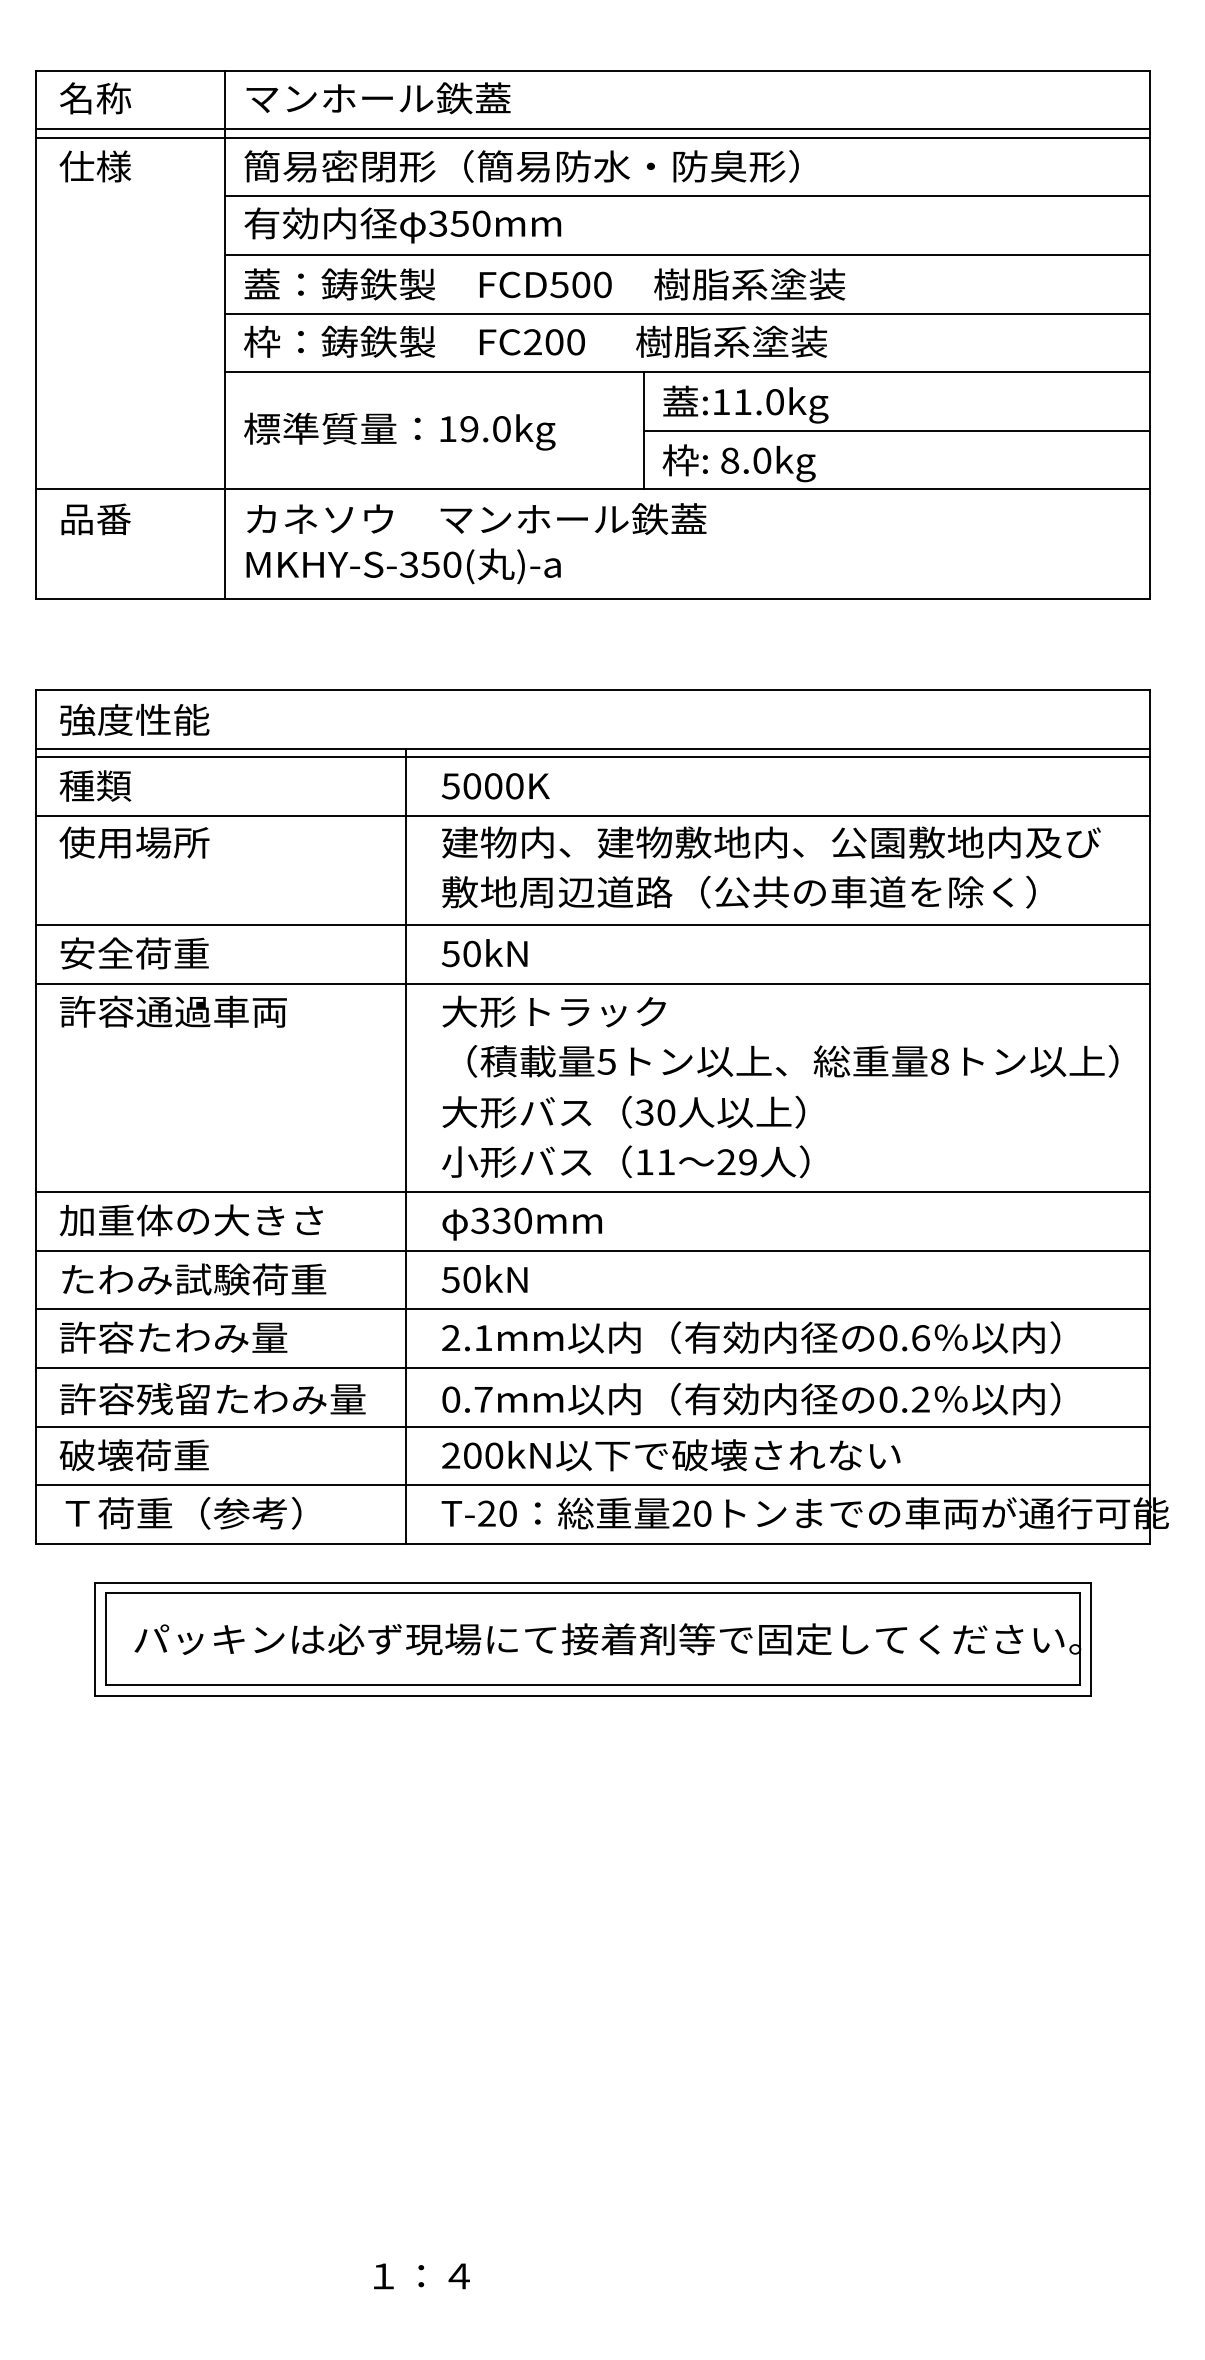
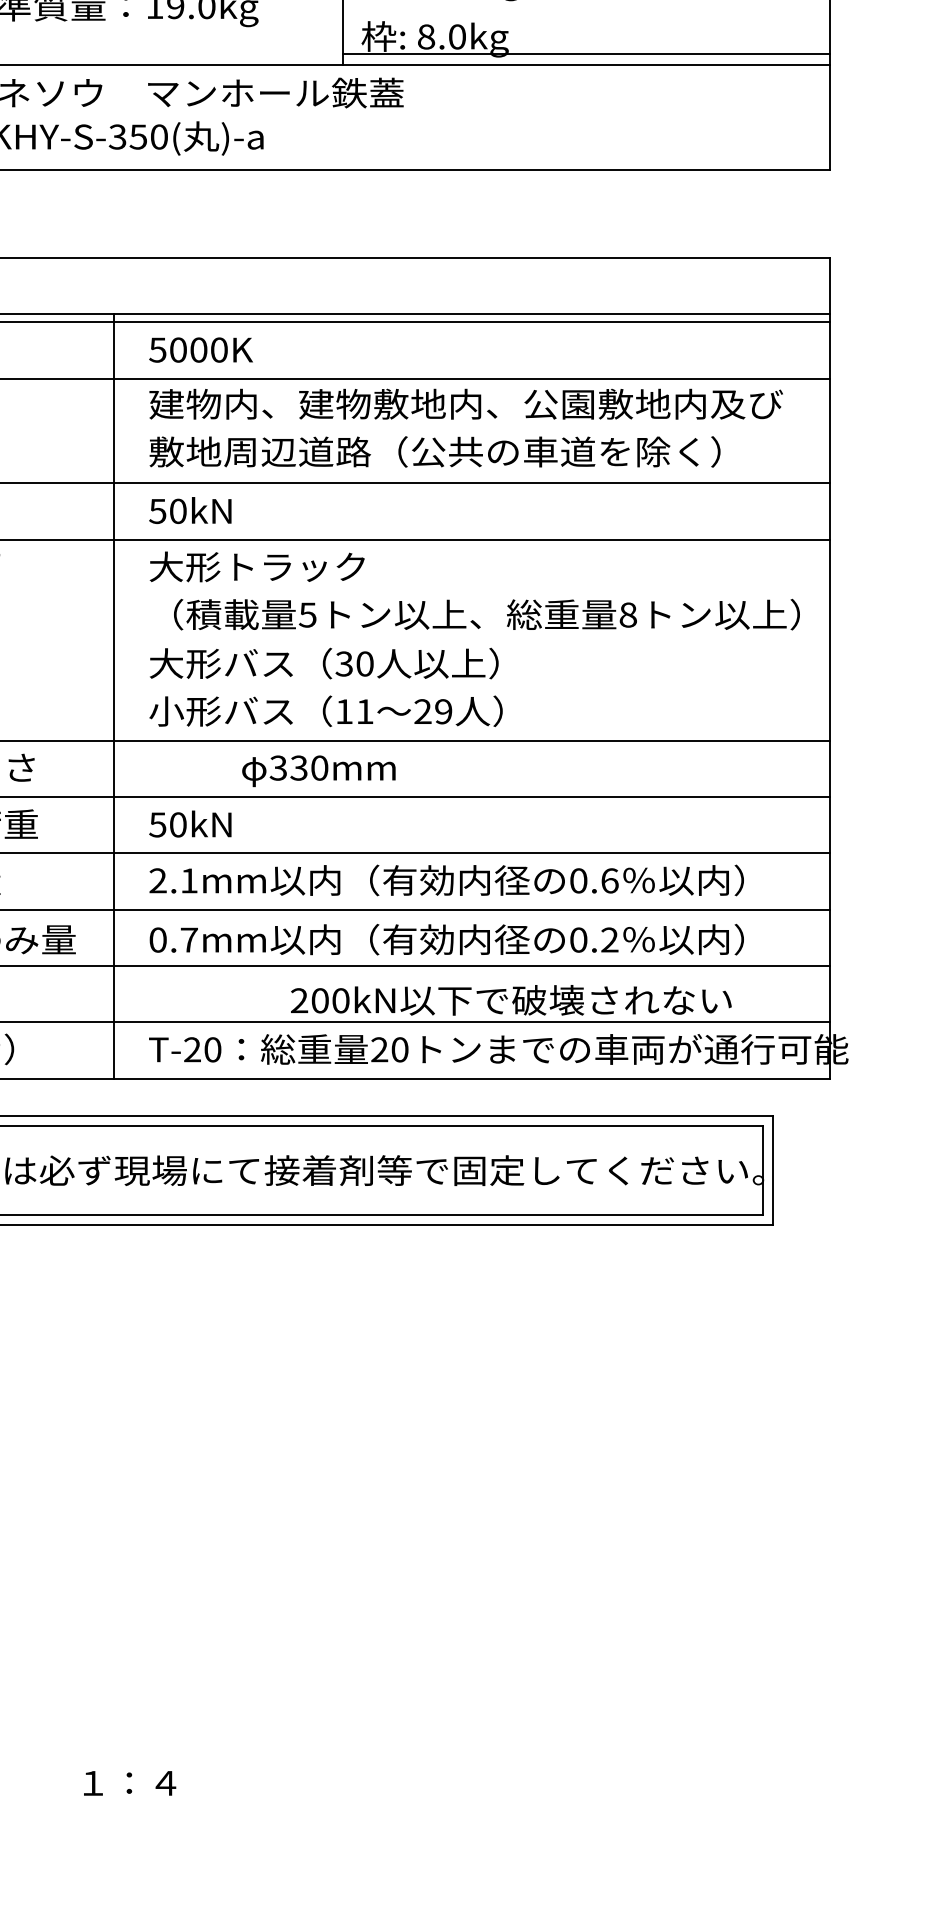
line: (896, 430) -> (586, 54), moved
text: (521, 1223) -> (318, 770), moved
text: (671, 1455) -> (511, 1000), moved

